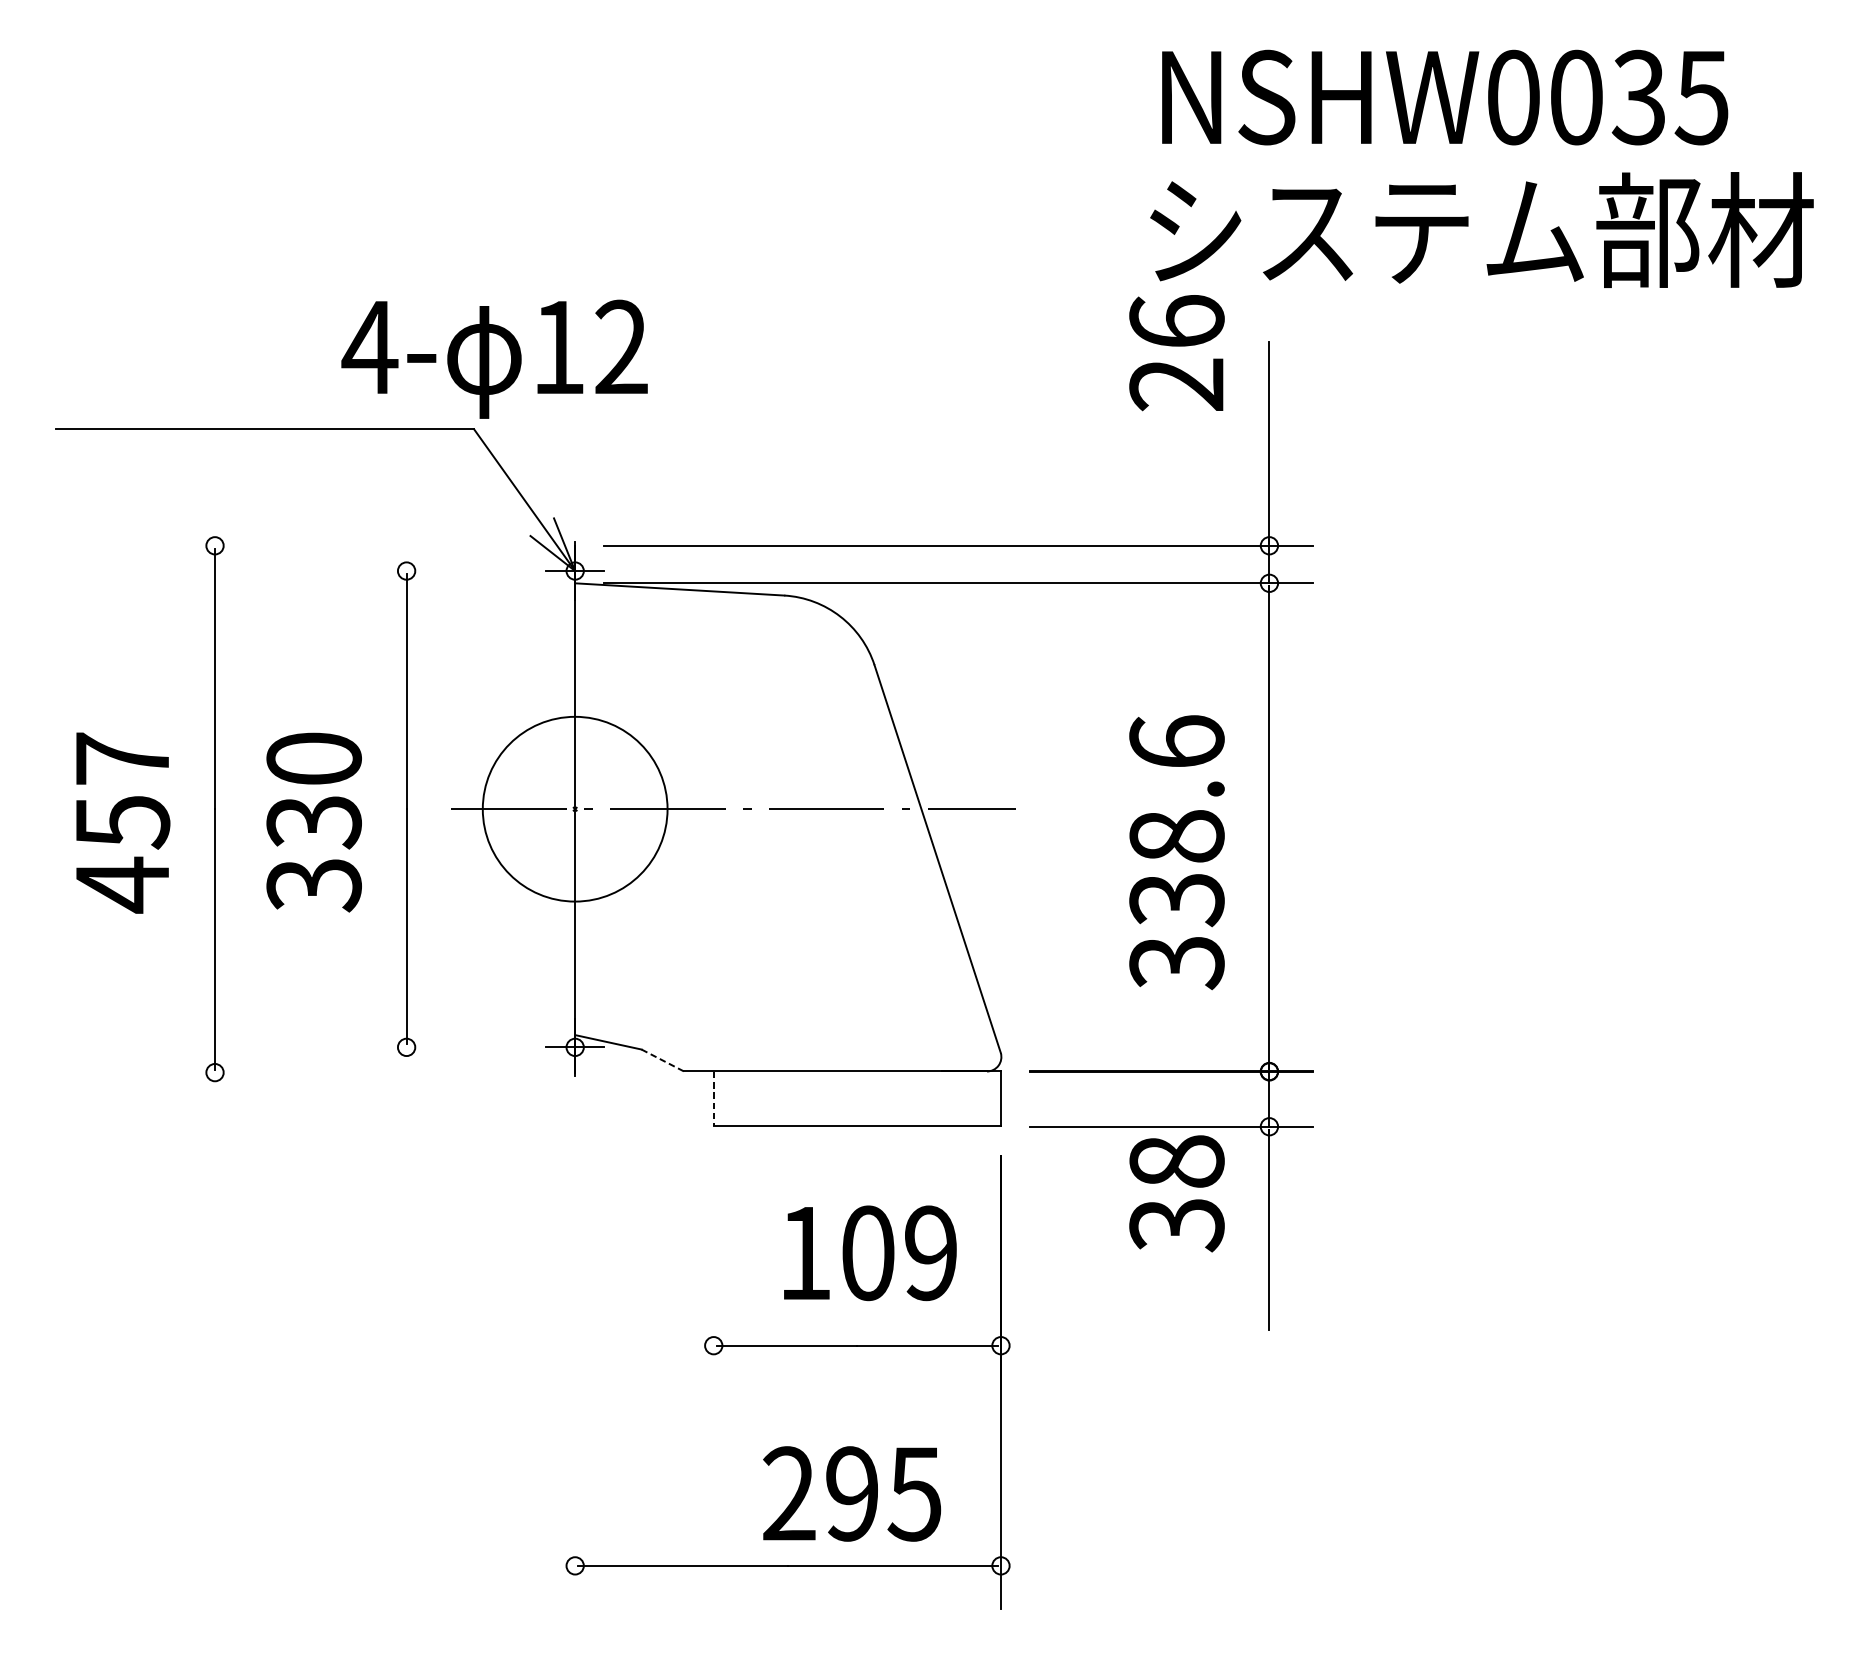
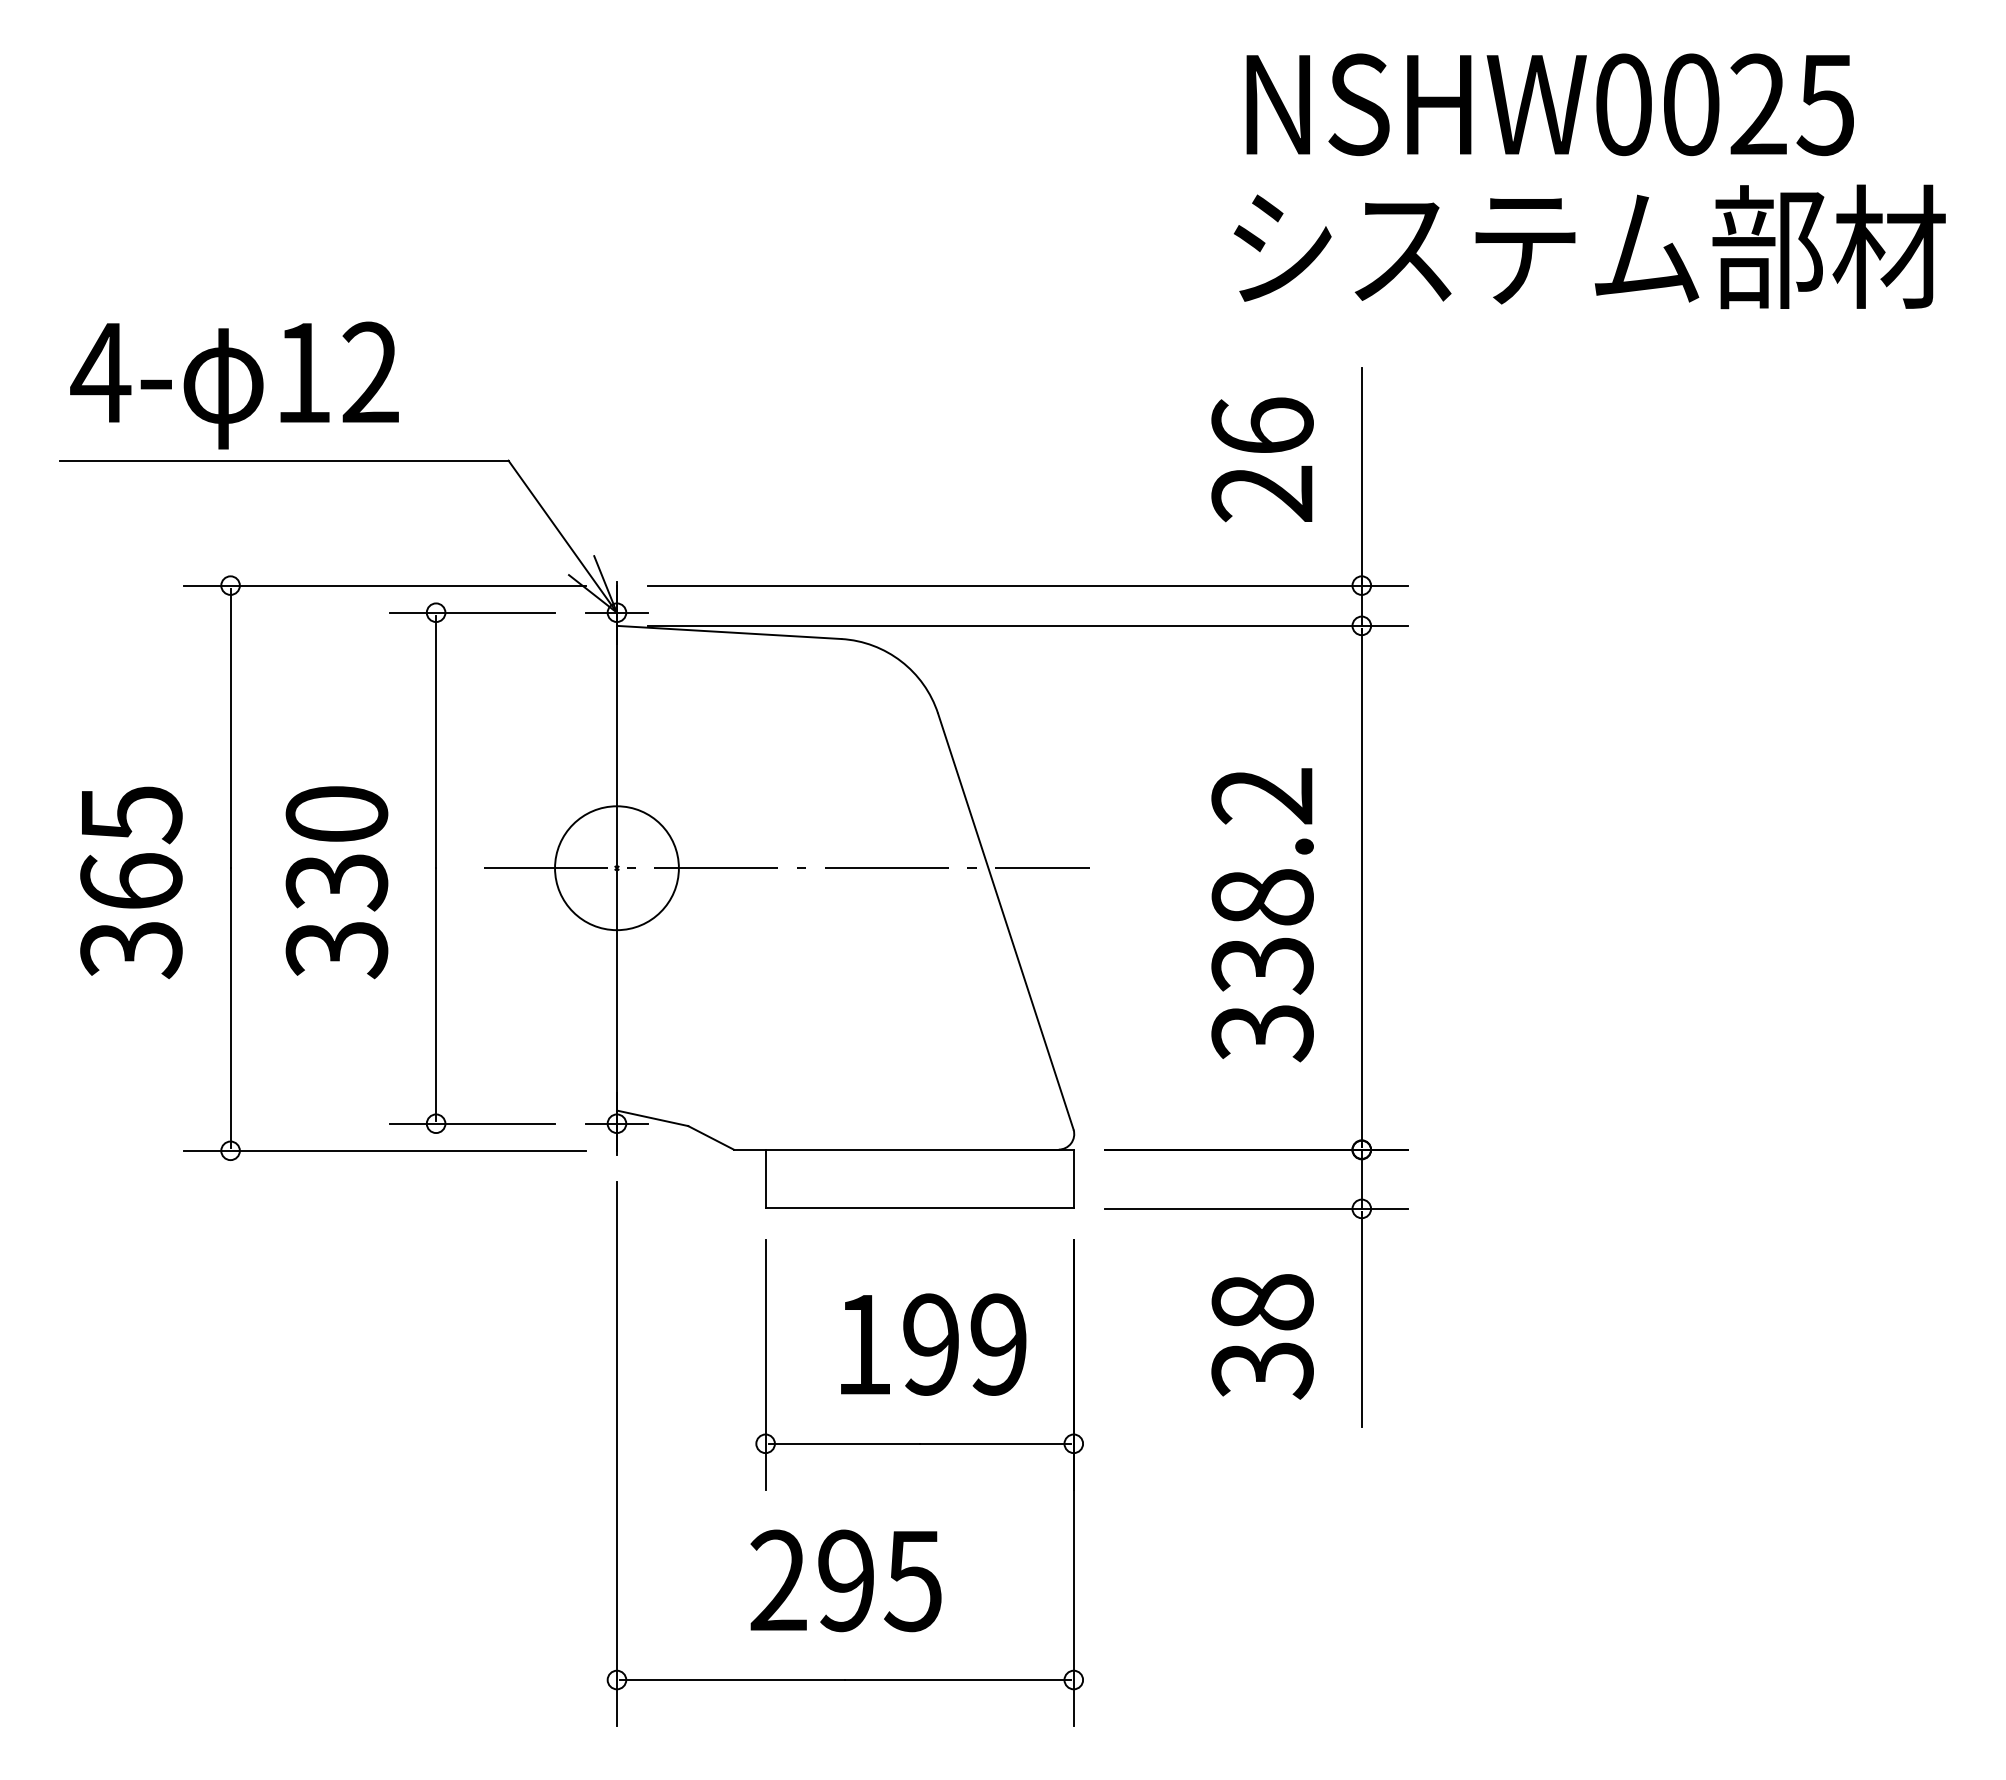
text: (1638, 97) -> (1757, 104), NSHW0035 -> NSHW0025
text: (1176, 352) -> (1262, 459), moved
text: (494, 359) -> (234, 385), moved
line: (359, 545) -> (385, 585), added
line: (440, 570) -> (472, 612), added
text: (1176, 741) -> (1262, 795), 338.6 -> 338.2
circle: (574, 809) -> (616, 868), size x0.62
text: (122, 823) -> (131, 883), 457 -> 365
line: (440, 1047) -> (472, 1123), added
line: (662, 1060) -> (710, 1137), dashed -> solid
line: (359, 1072) -> (385, 1150), added
line: (713, 1099) -> (765, 1179), dashed -> solid
text: (1176, 1193) -> (1262, 1336), moved
text: (868, 1253) -> (931, 1344), 109 -> 199
line: (713, 1271) -> (765, 1364), added
line: (574, 1354) -> (616, 1453), added
text: (851, 1493) -> (845, 1580), moved

